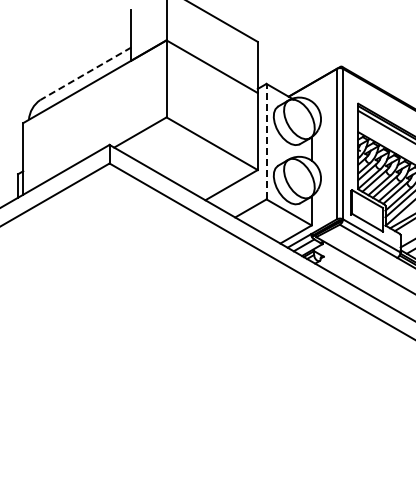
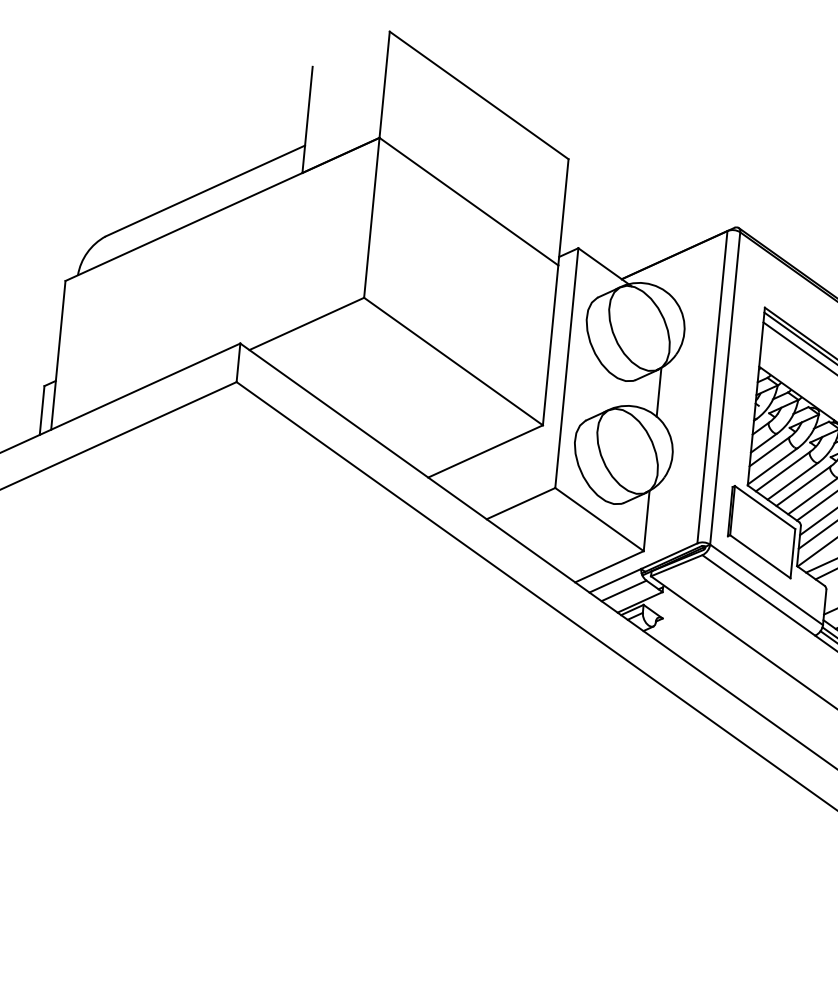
line: (85, 73) -> (204, 190), dashed -> solid
line: (266, 141) -> (566, 367), dashed -> solid

